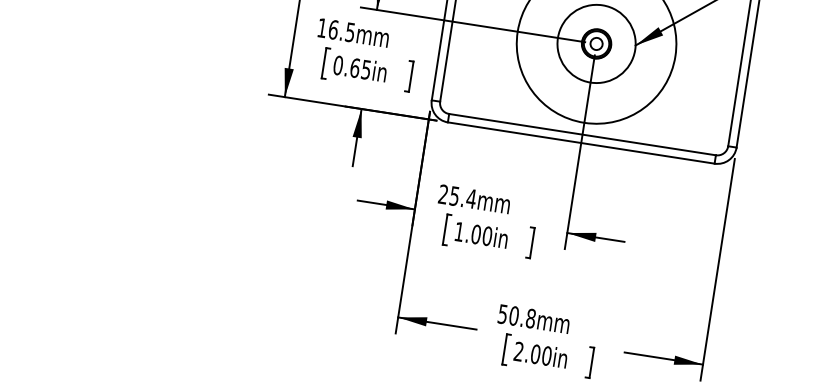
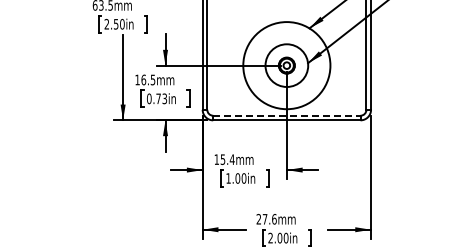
text: (360, 68) -> (161, 98), 0.65in -> 0.73in
line: (581, 134) -> (286, 115), solid -> dashed
text: (442, 194) -> (216, 159), 25.4mm -> 15.4mm
text: (516, 314) -> (266, 218), 50.8mm -> 27.6mm

